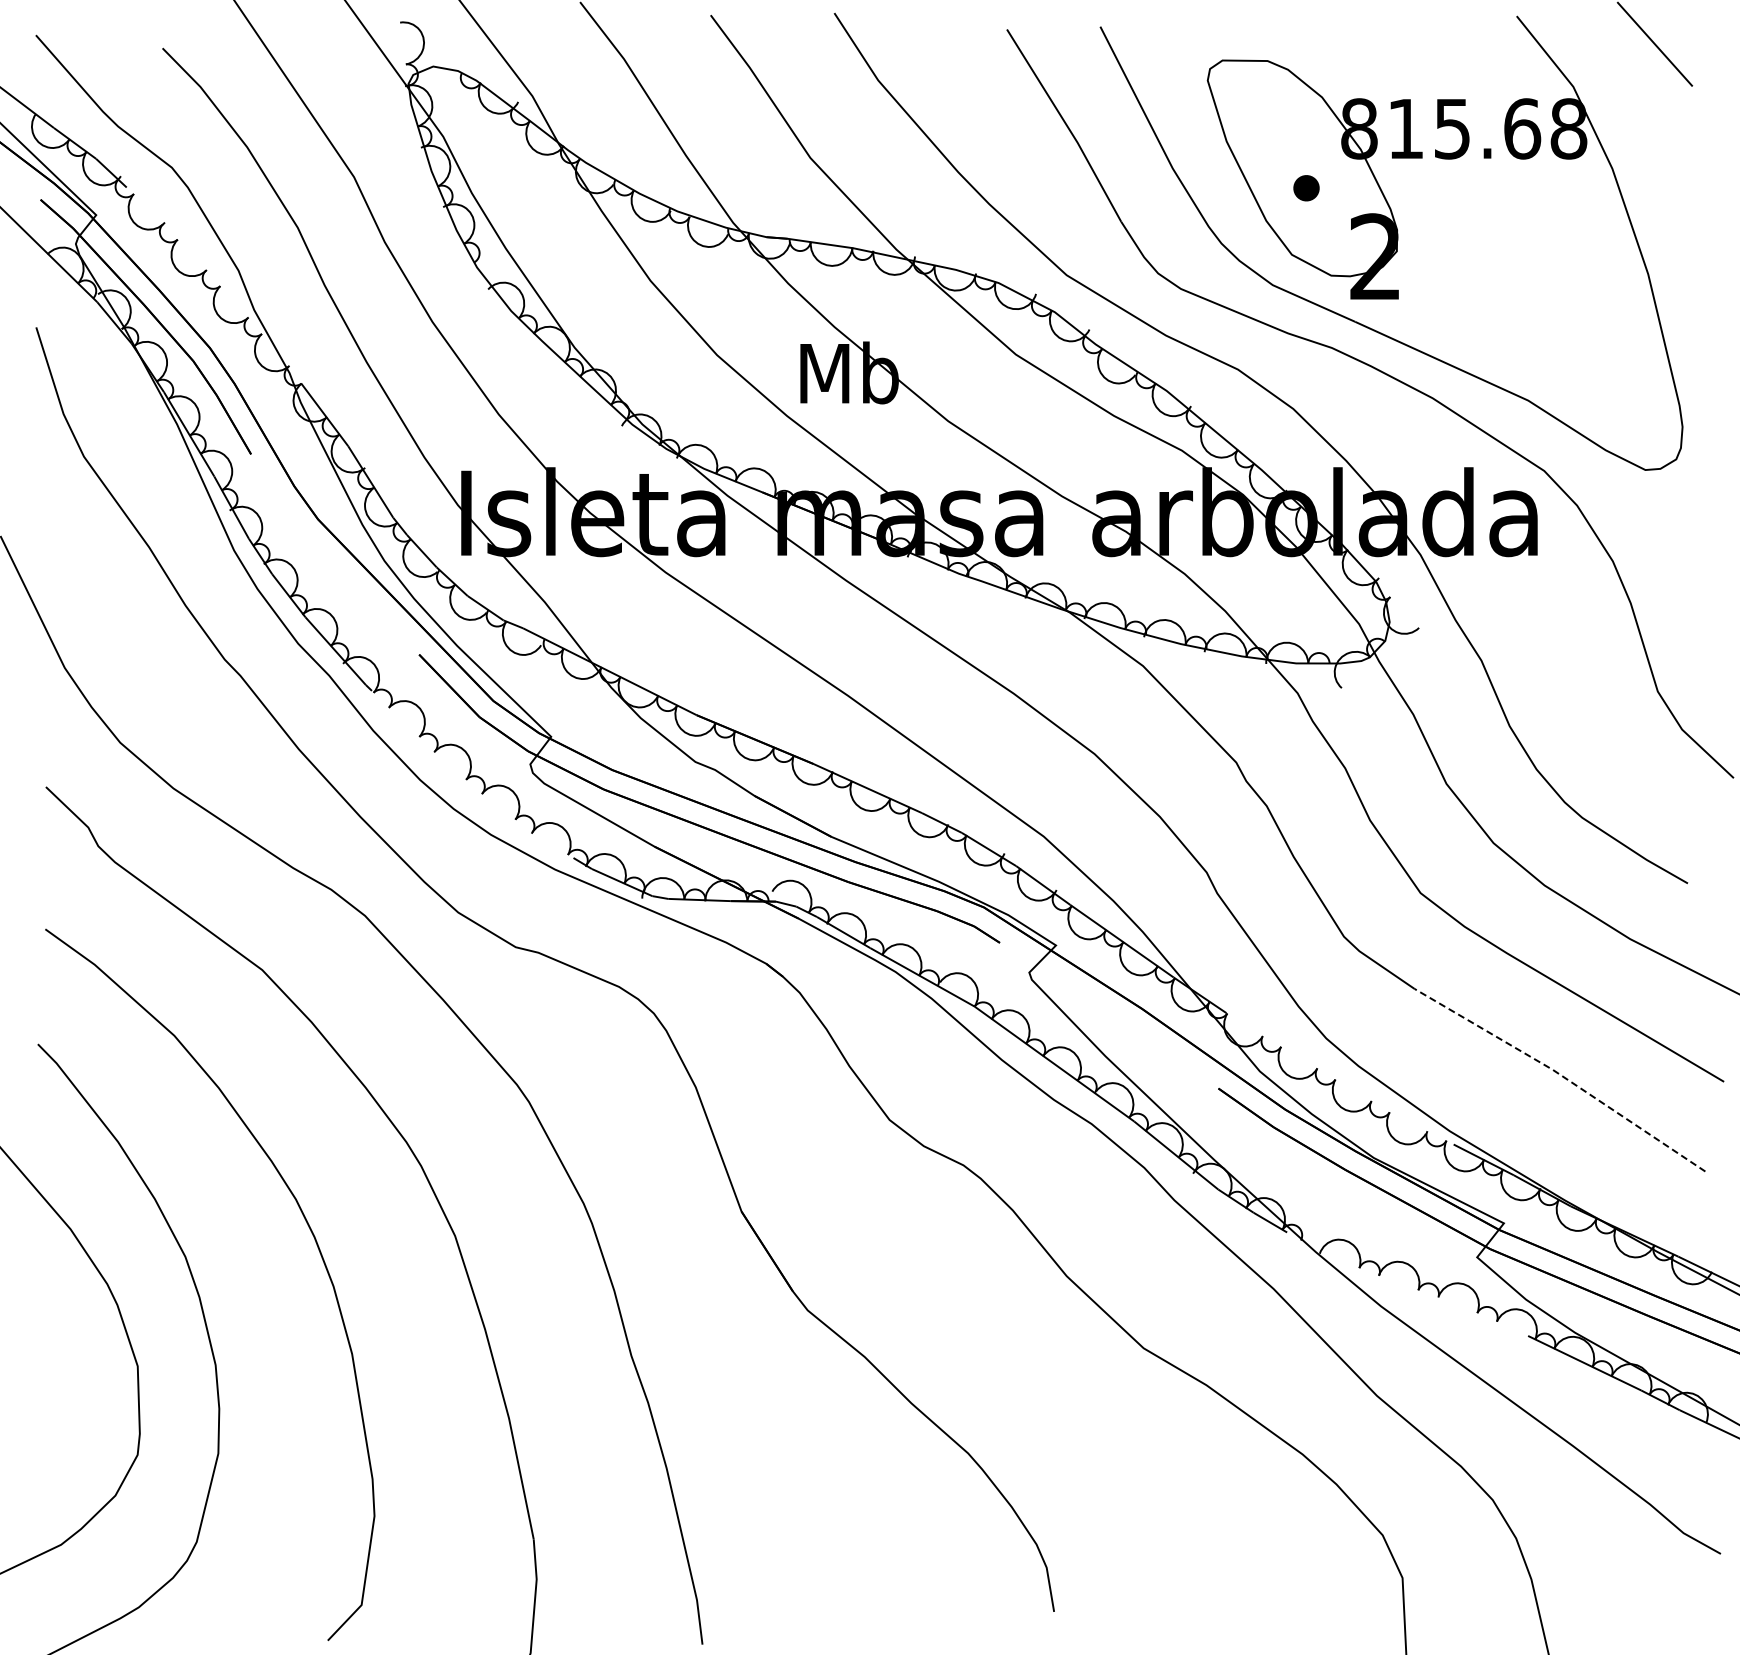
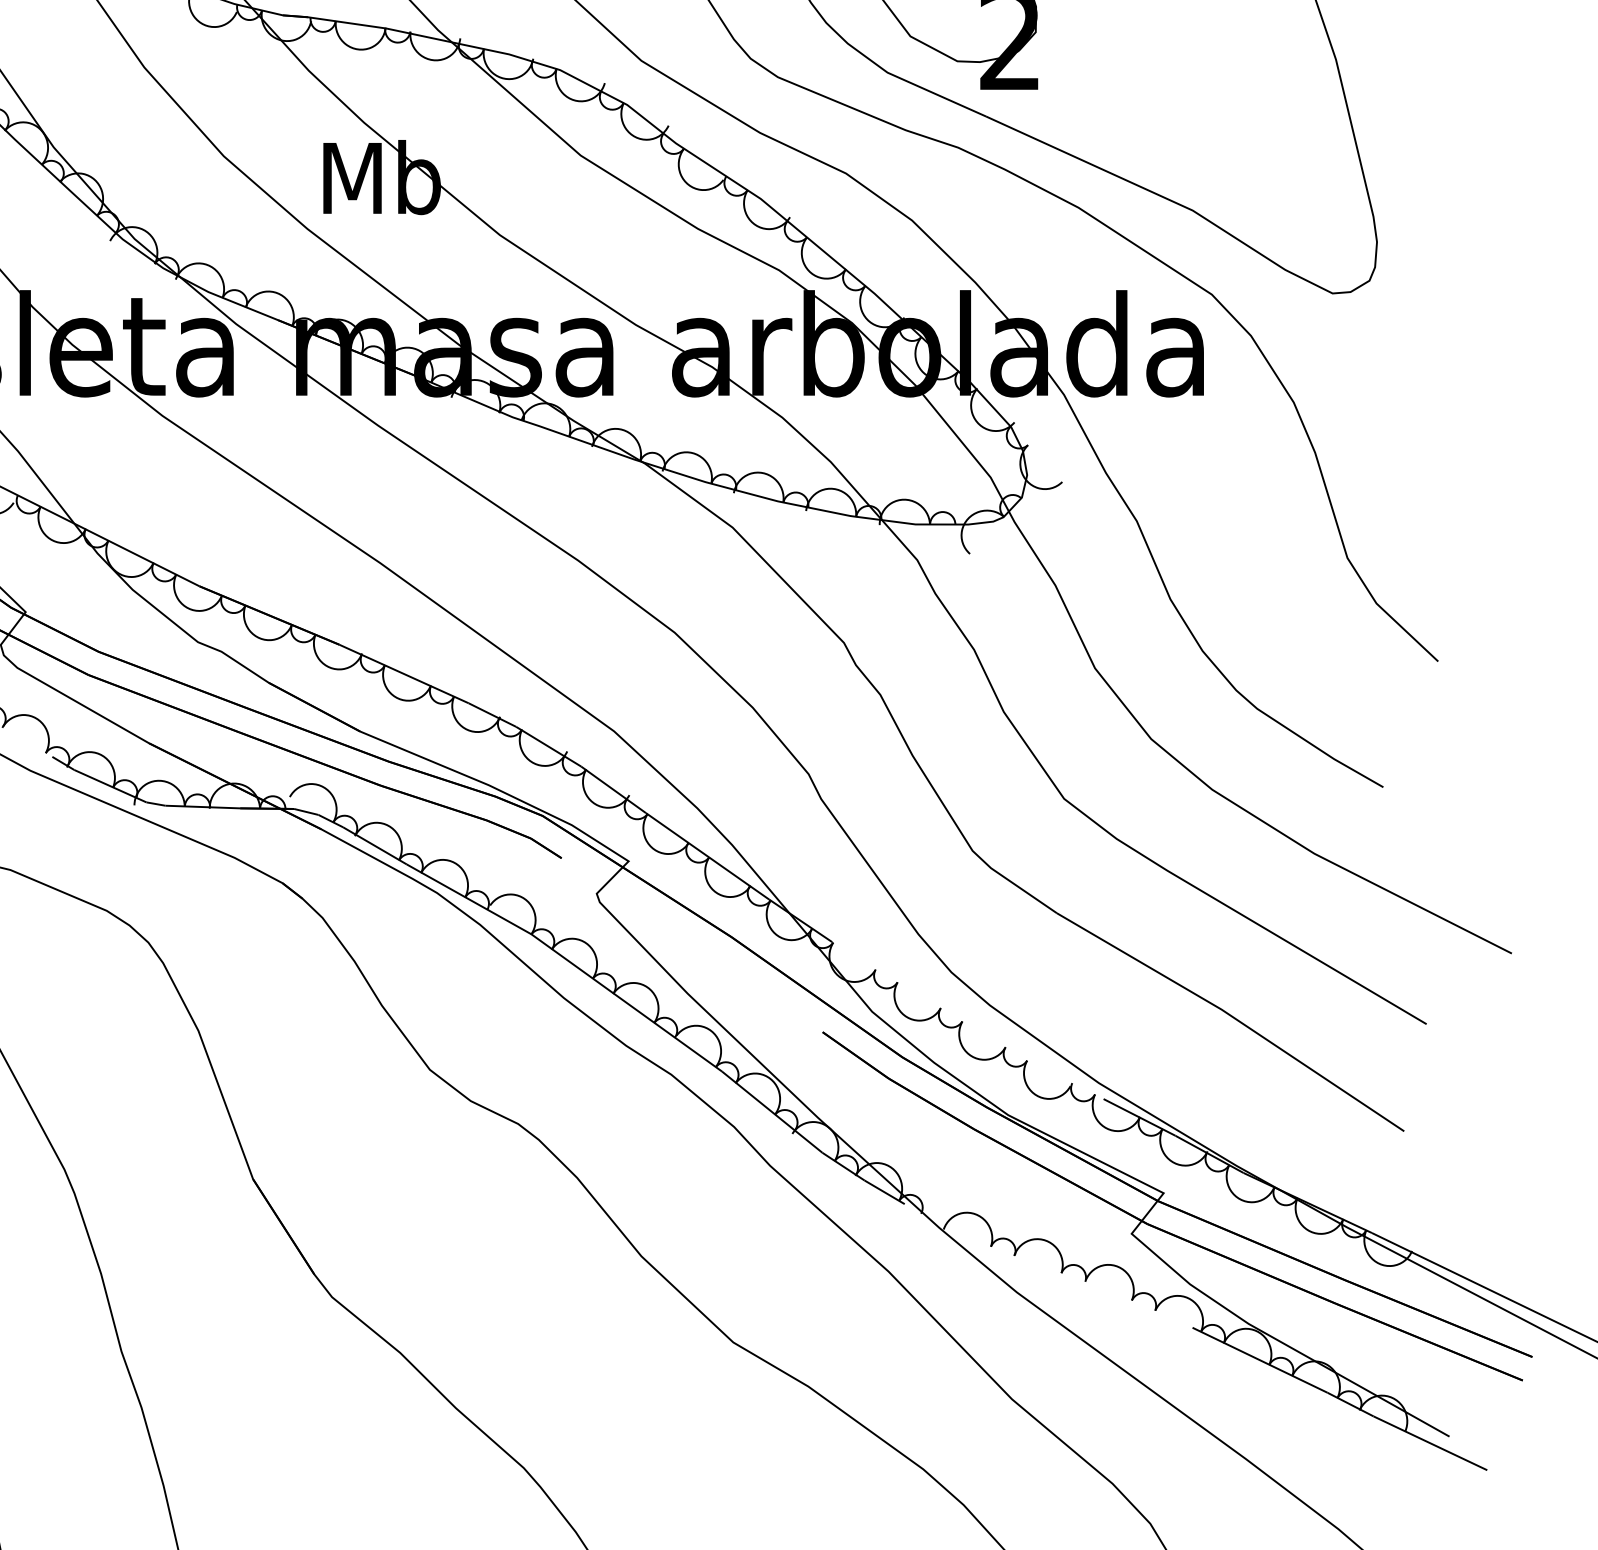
line: (1561, 1075) -> (1232, 1016), dashed -> solid

